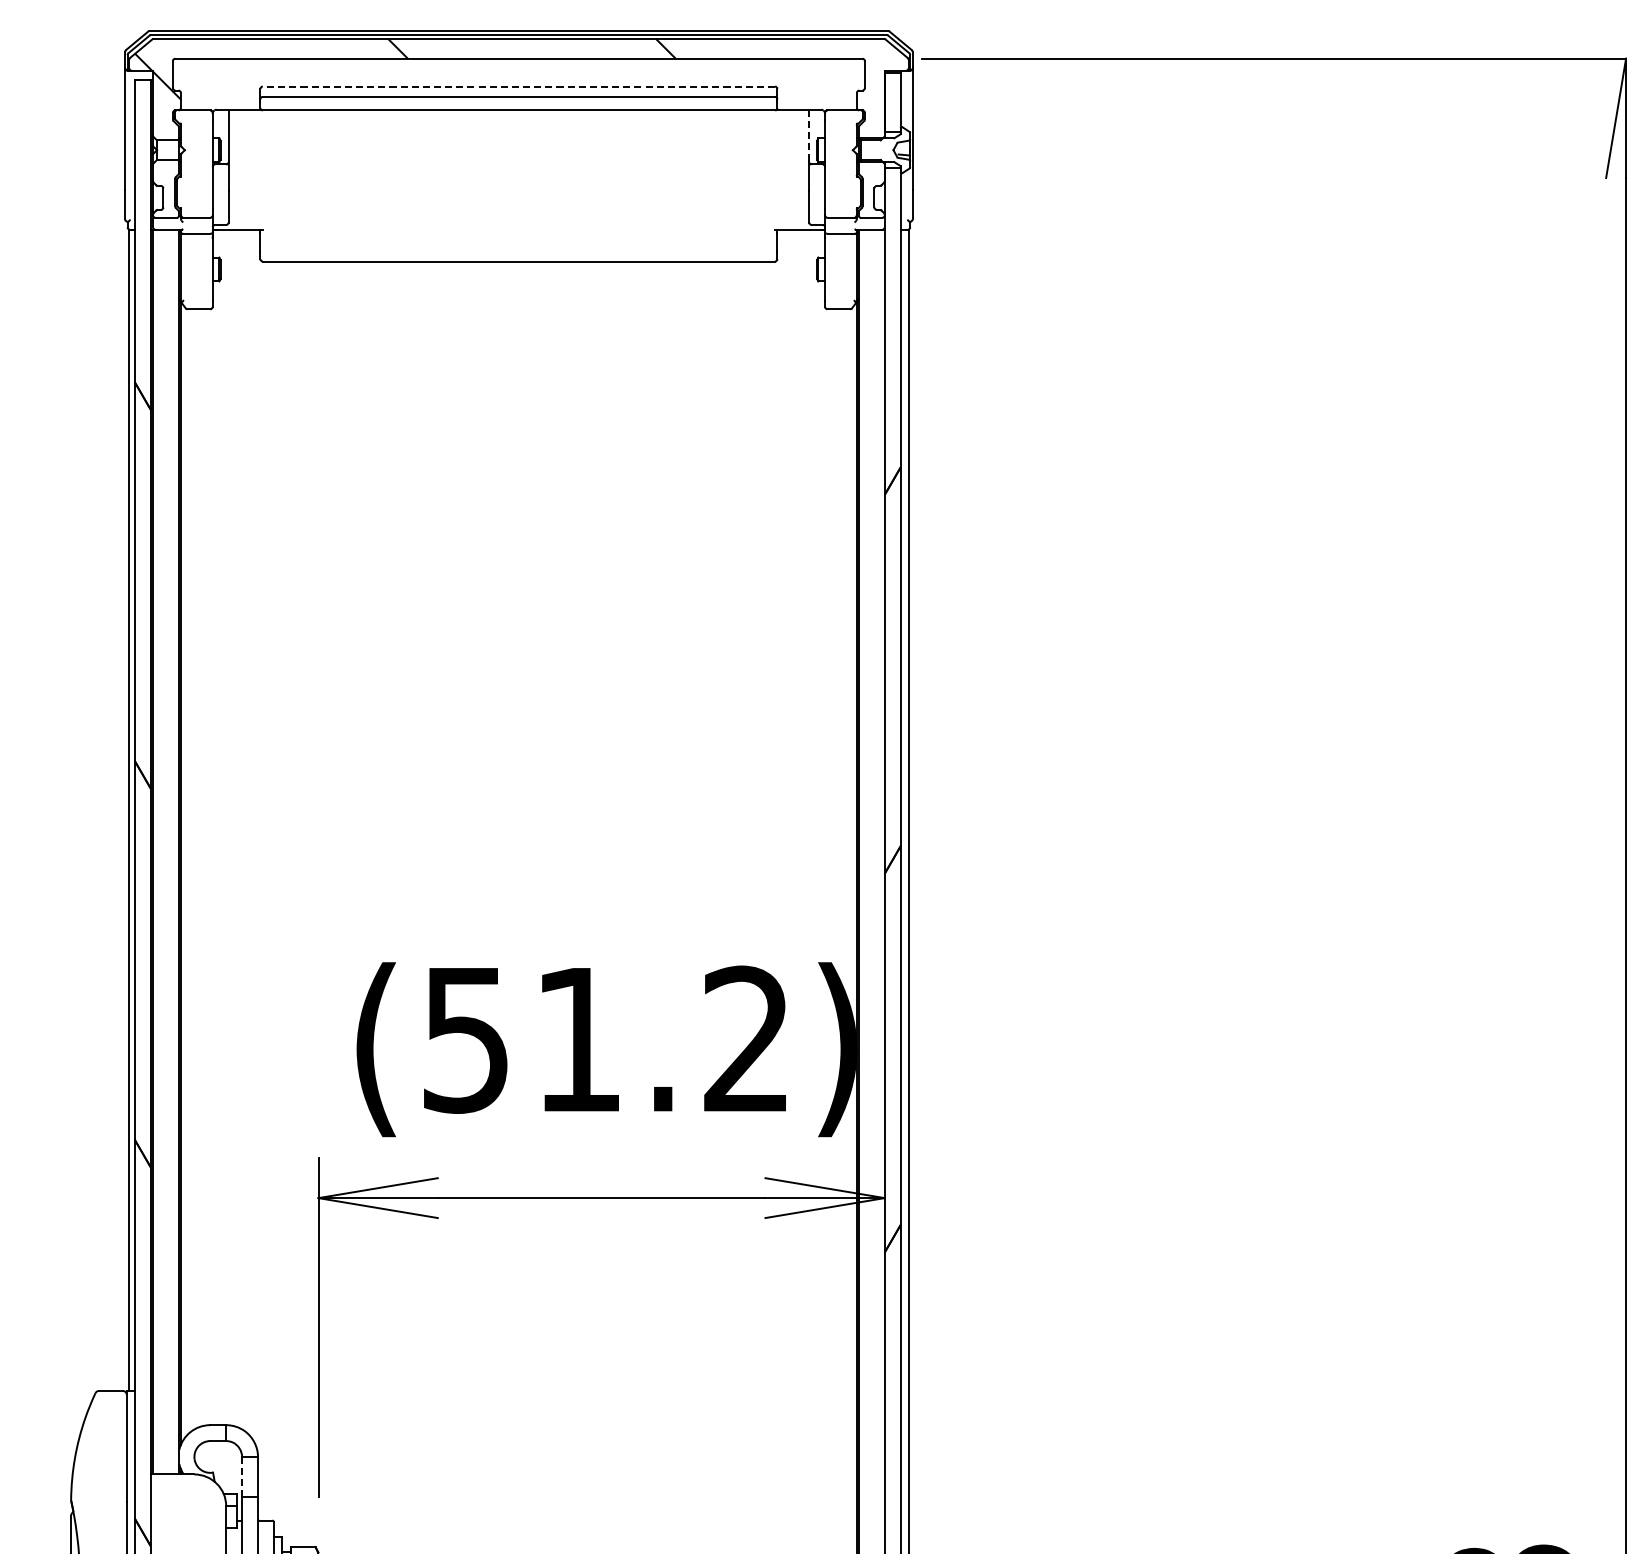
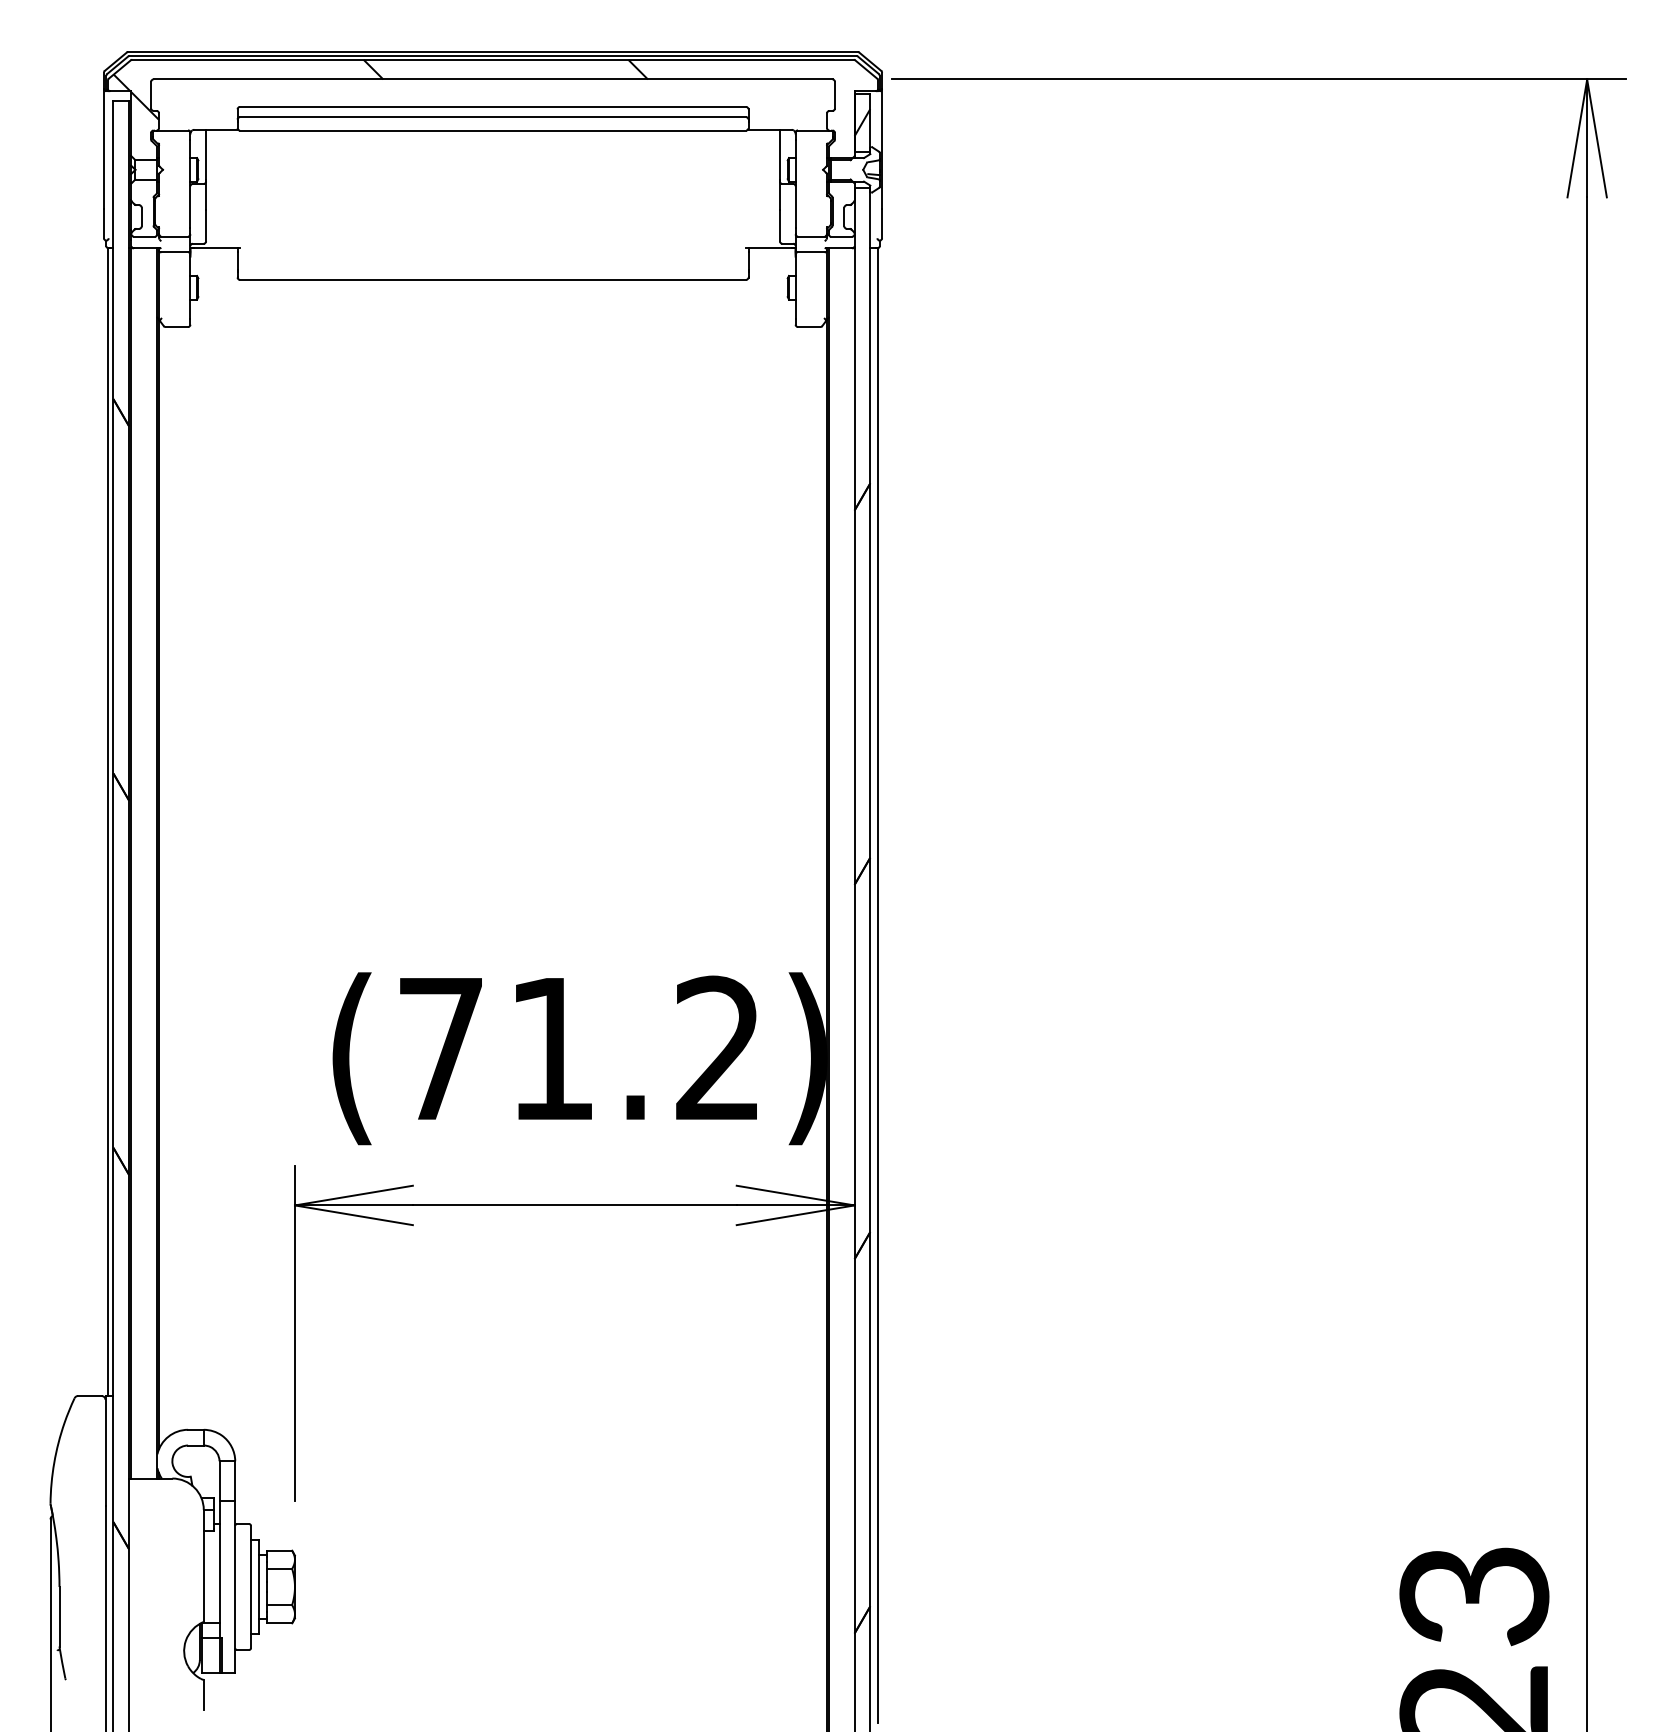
line: (518, 86) -> (492, 106), dashed -> solid
hatch: (892, 102) -> (862, 122), added
line: (808, 135) -> (779, 155), dashed -> solid
text: (465, 1041) -> (440, 1050), (51.2) -> (71.2)
line: (242, 1476) -> (219, 1480), dashed -> solid

